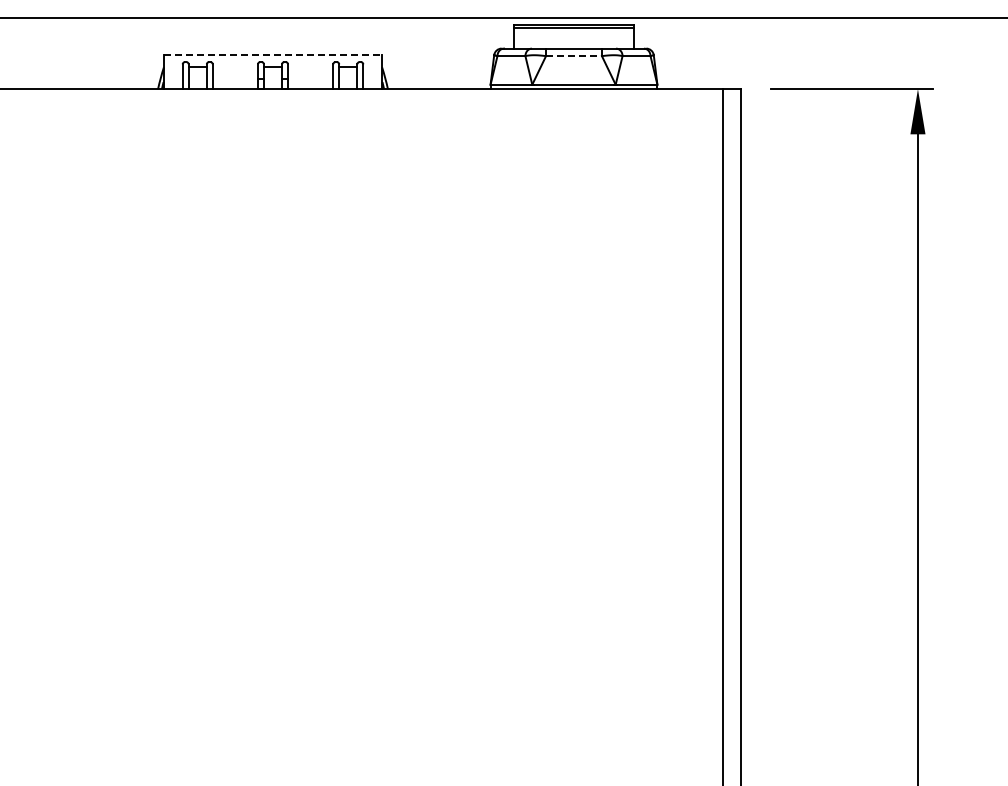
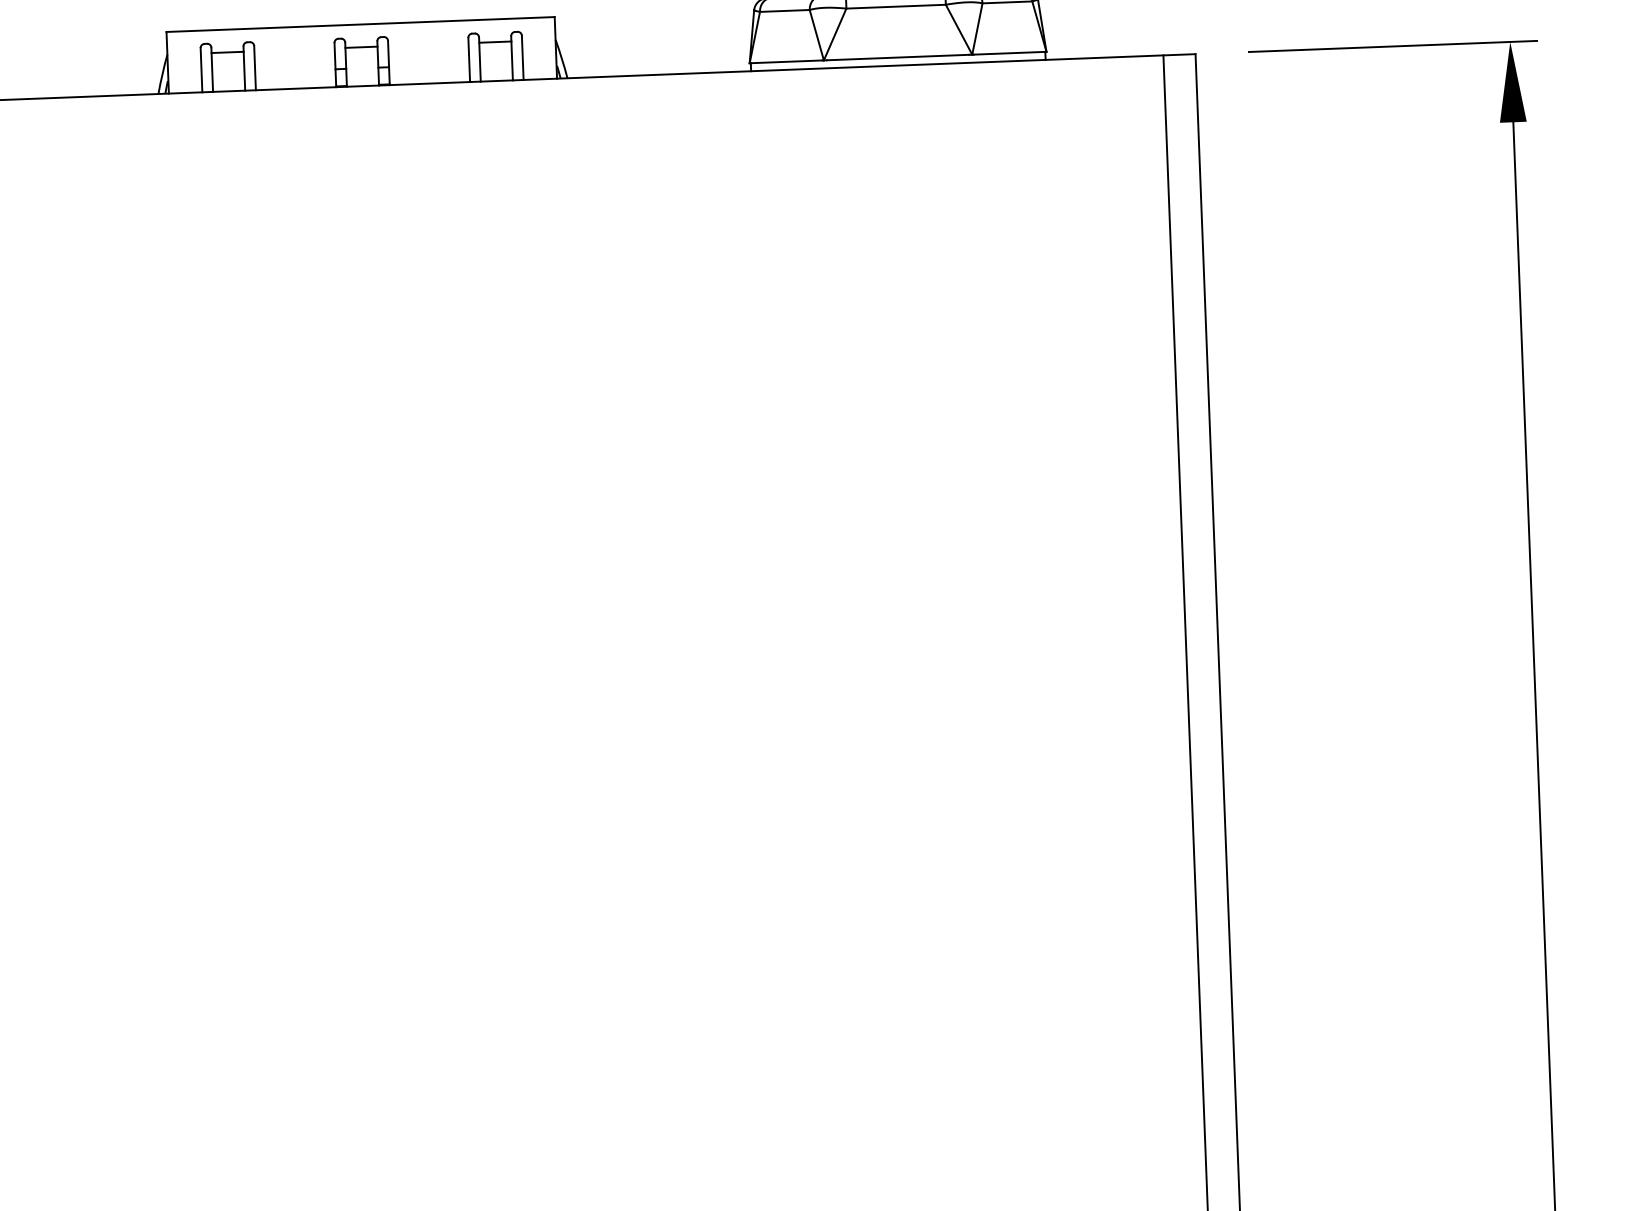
line: (273, 54) -> (361, 24), dashed -> solid
line: (574, 56) -> (897, 7), dashed -> solid

